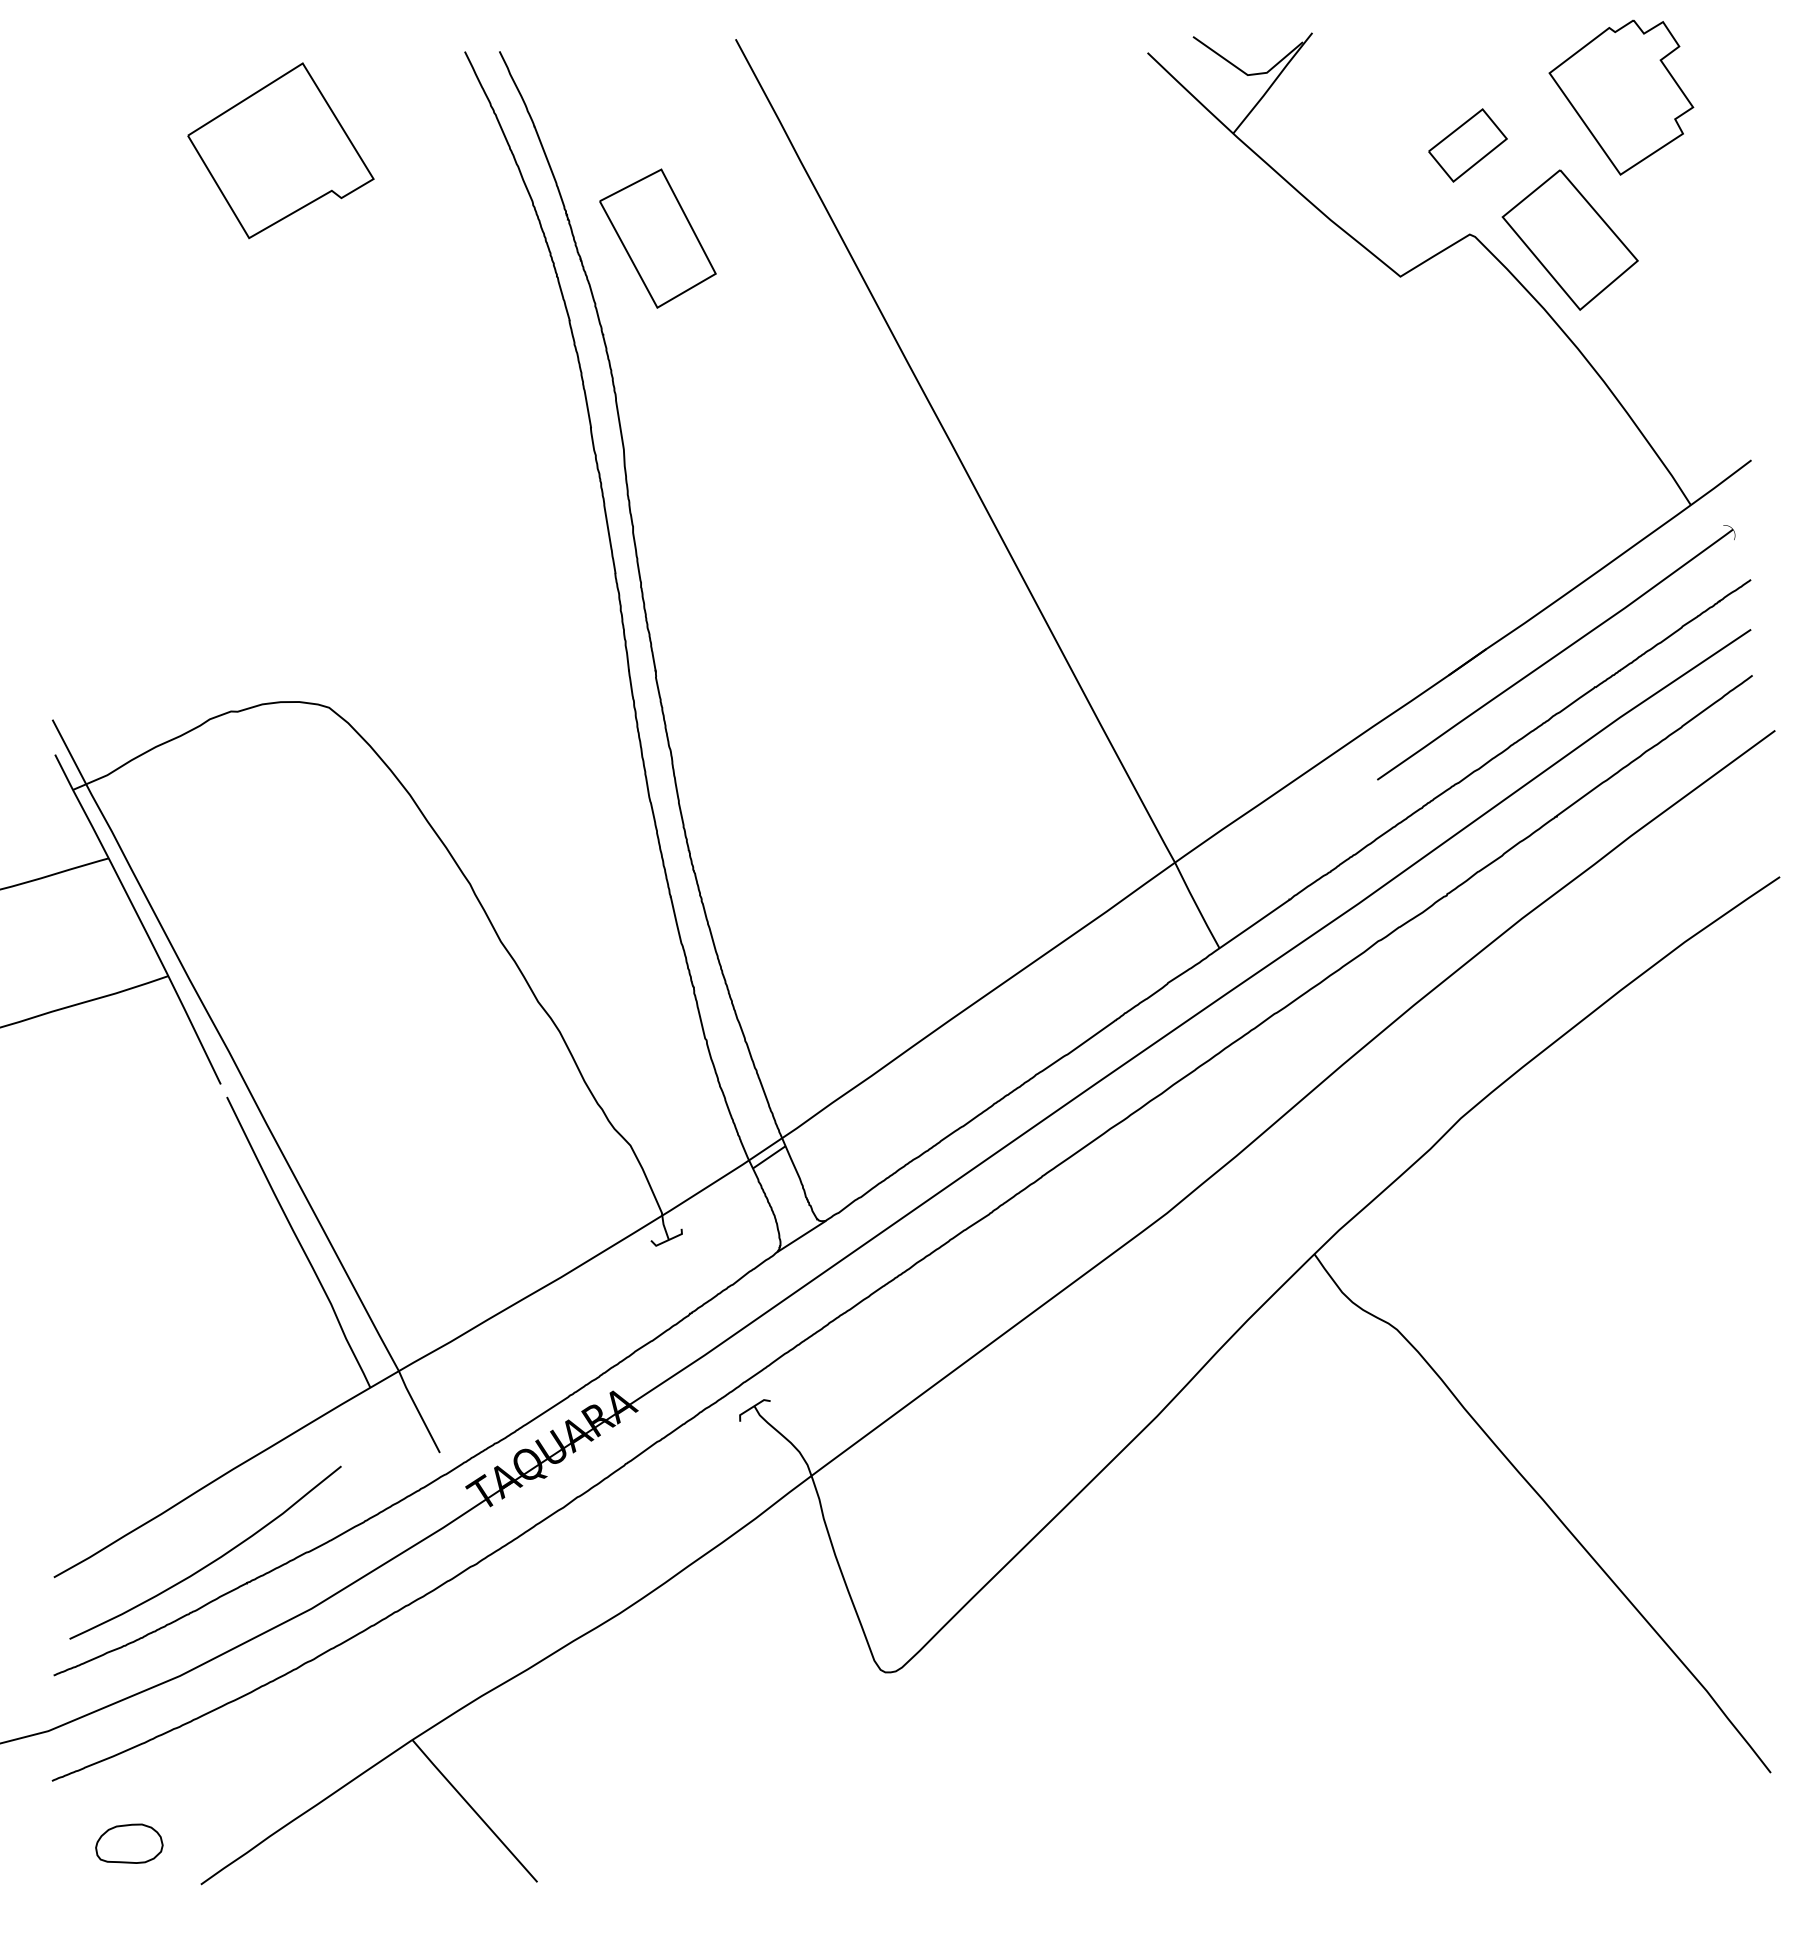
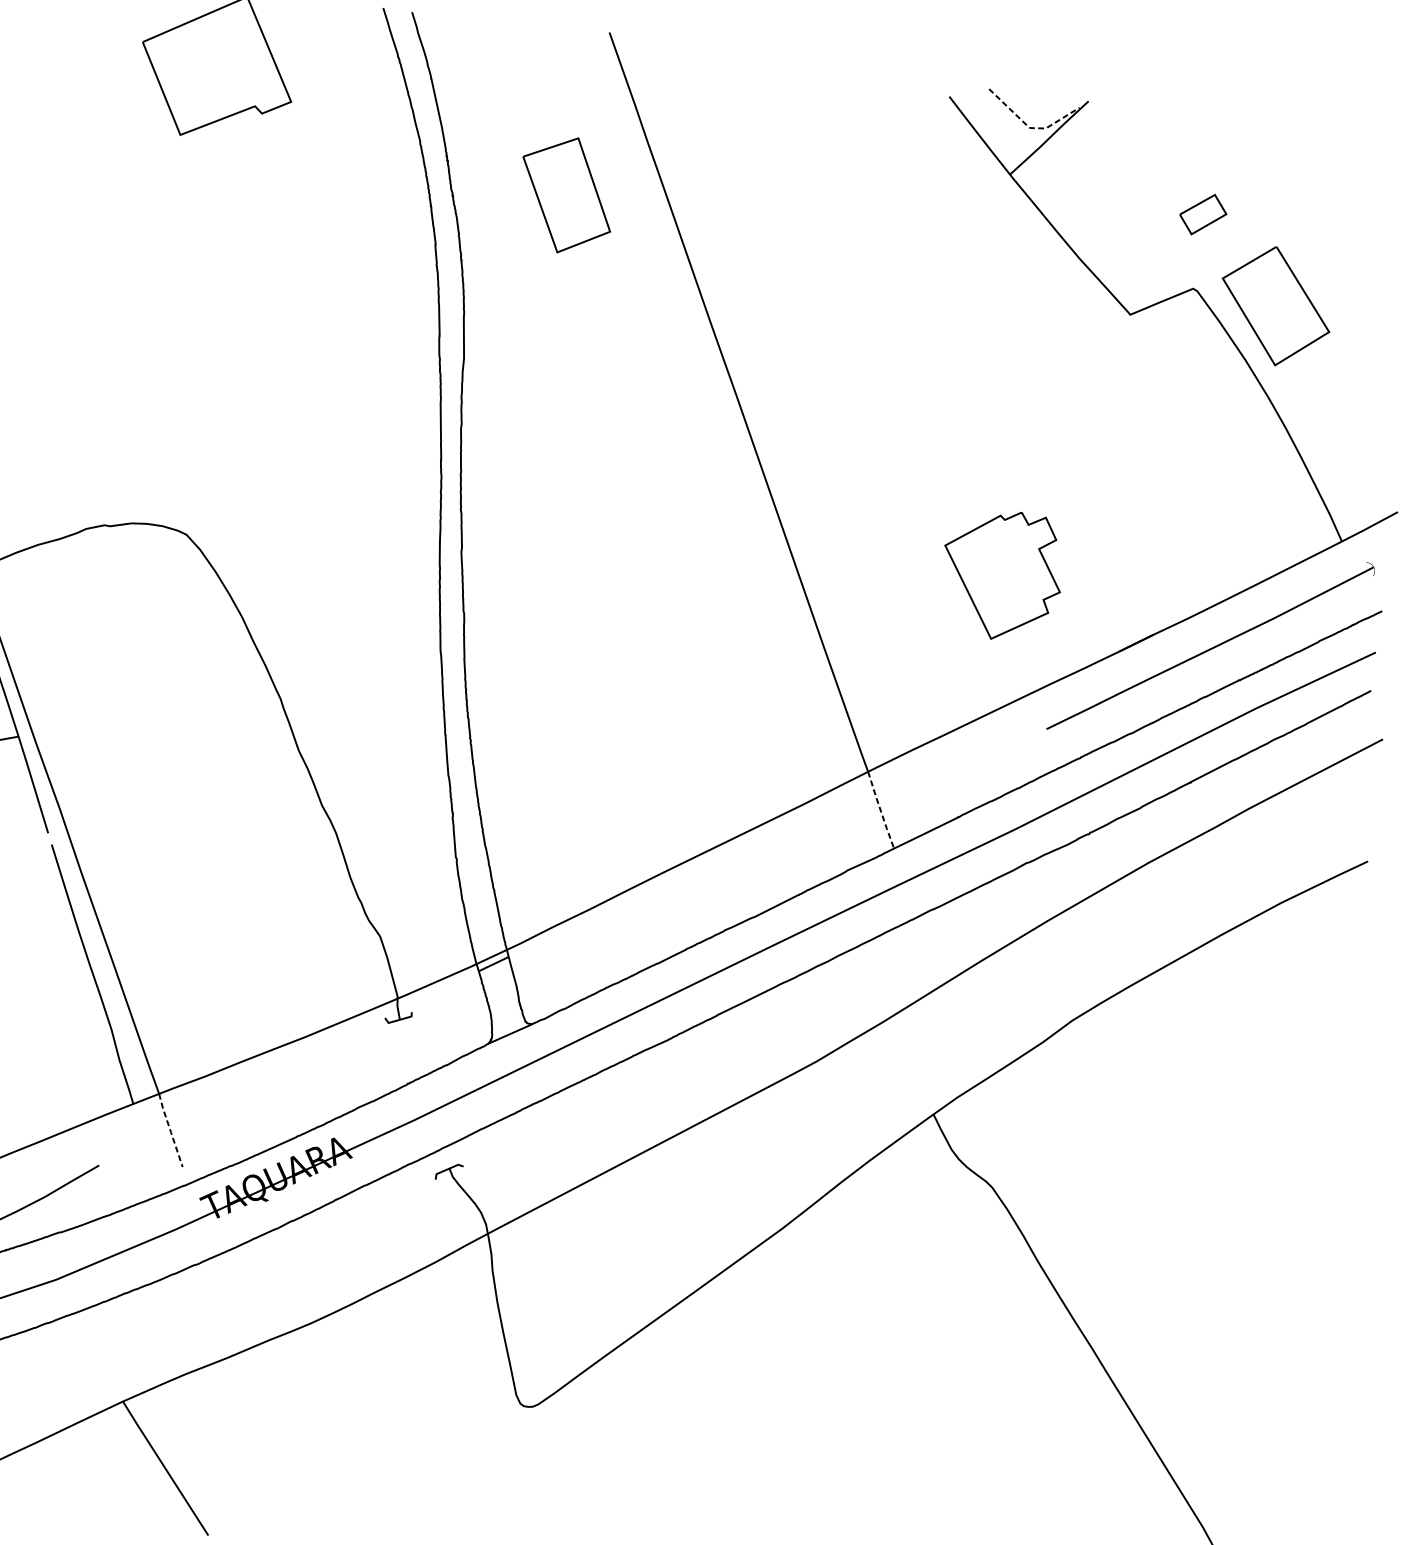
line: (1248, 75) -> (1030, 128), solid -> dashed
part: (1621, 97) -> (1001, 574), moved
part: (1467, 145) -> (1202, 214), size x0.7
part: (657, 238) -> (566, 195), moved
line: (1196, 905) -> (880, 810), solid -> dashed
line: (418, 1412) -> (170, 1130), solid -> dashed

